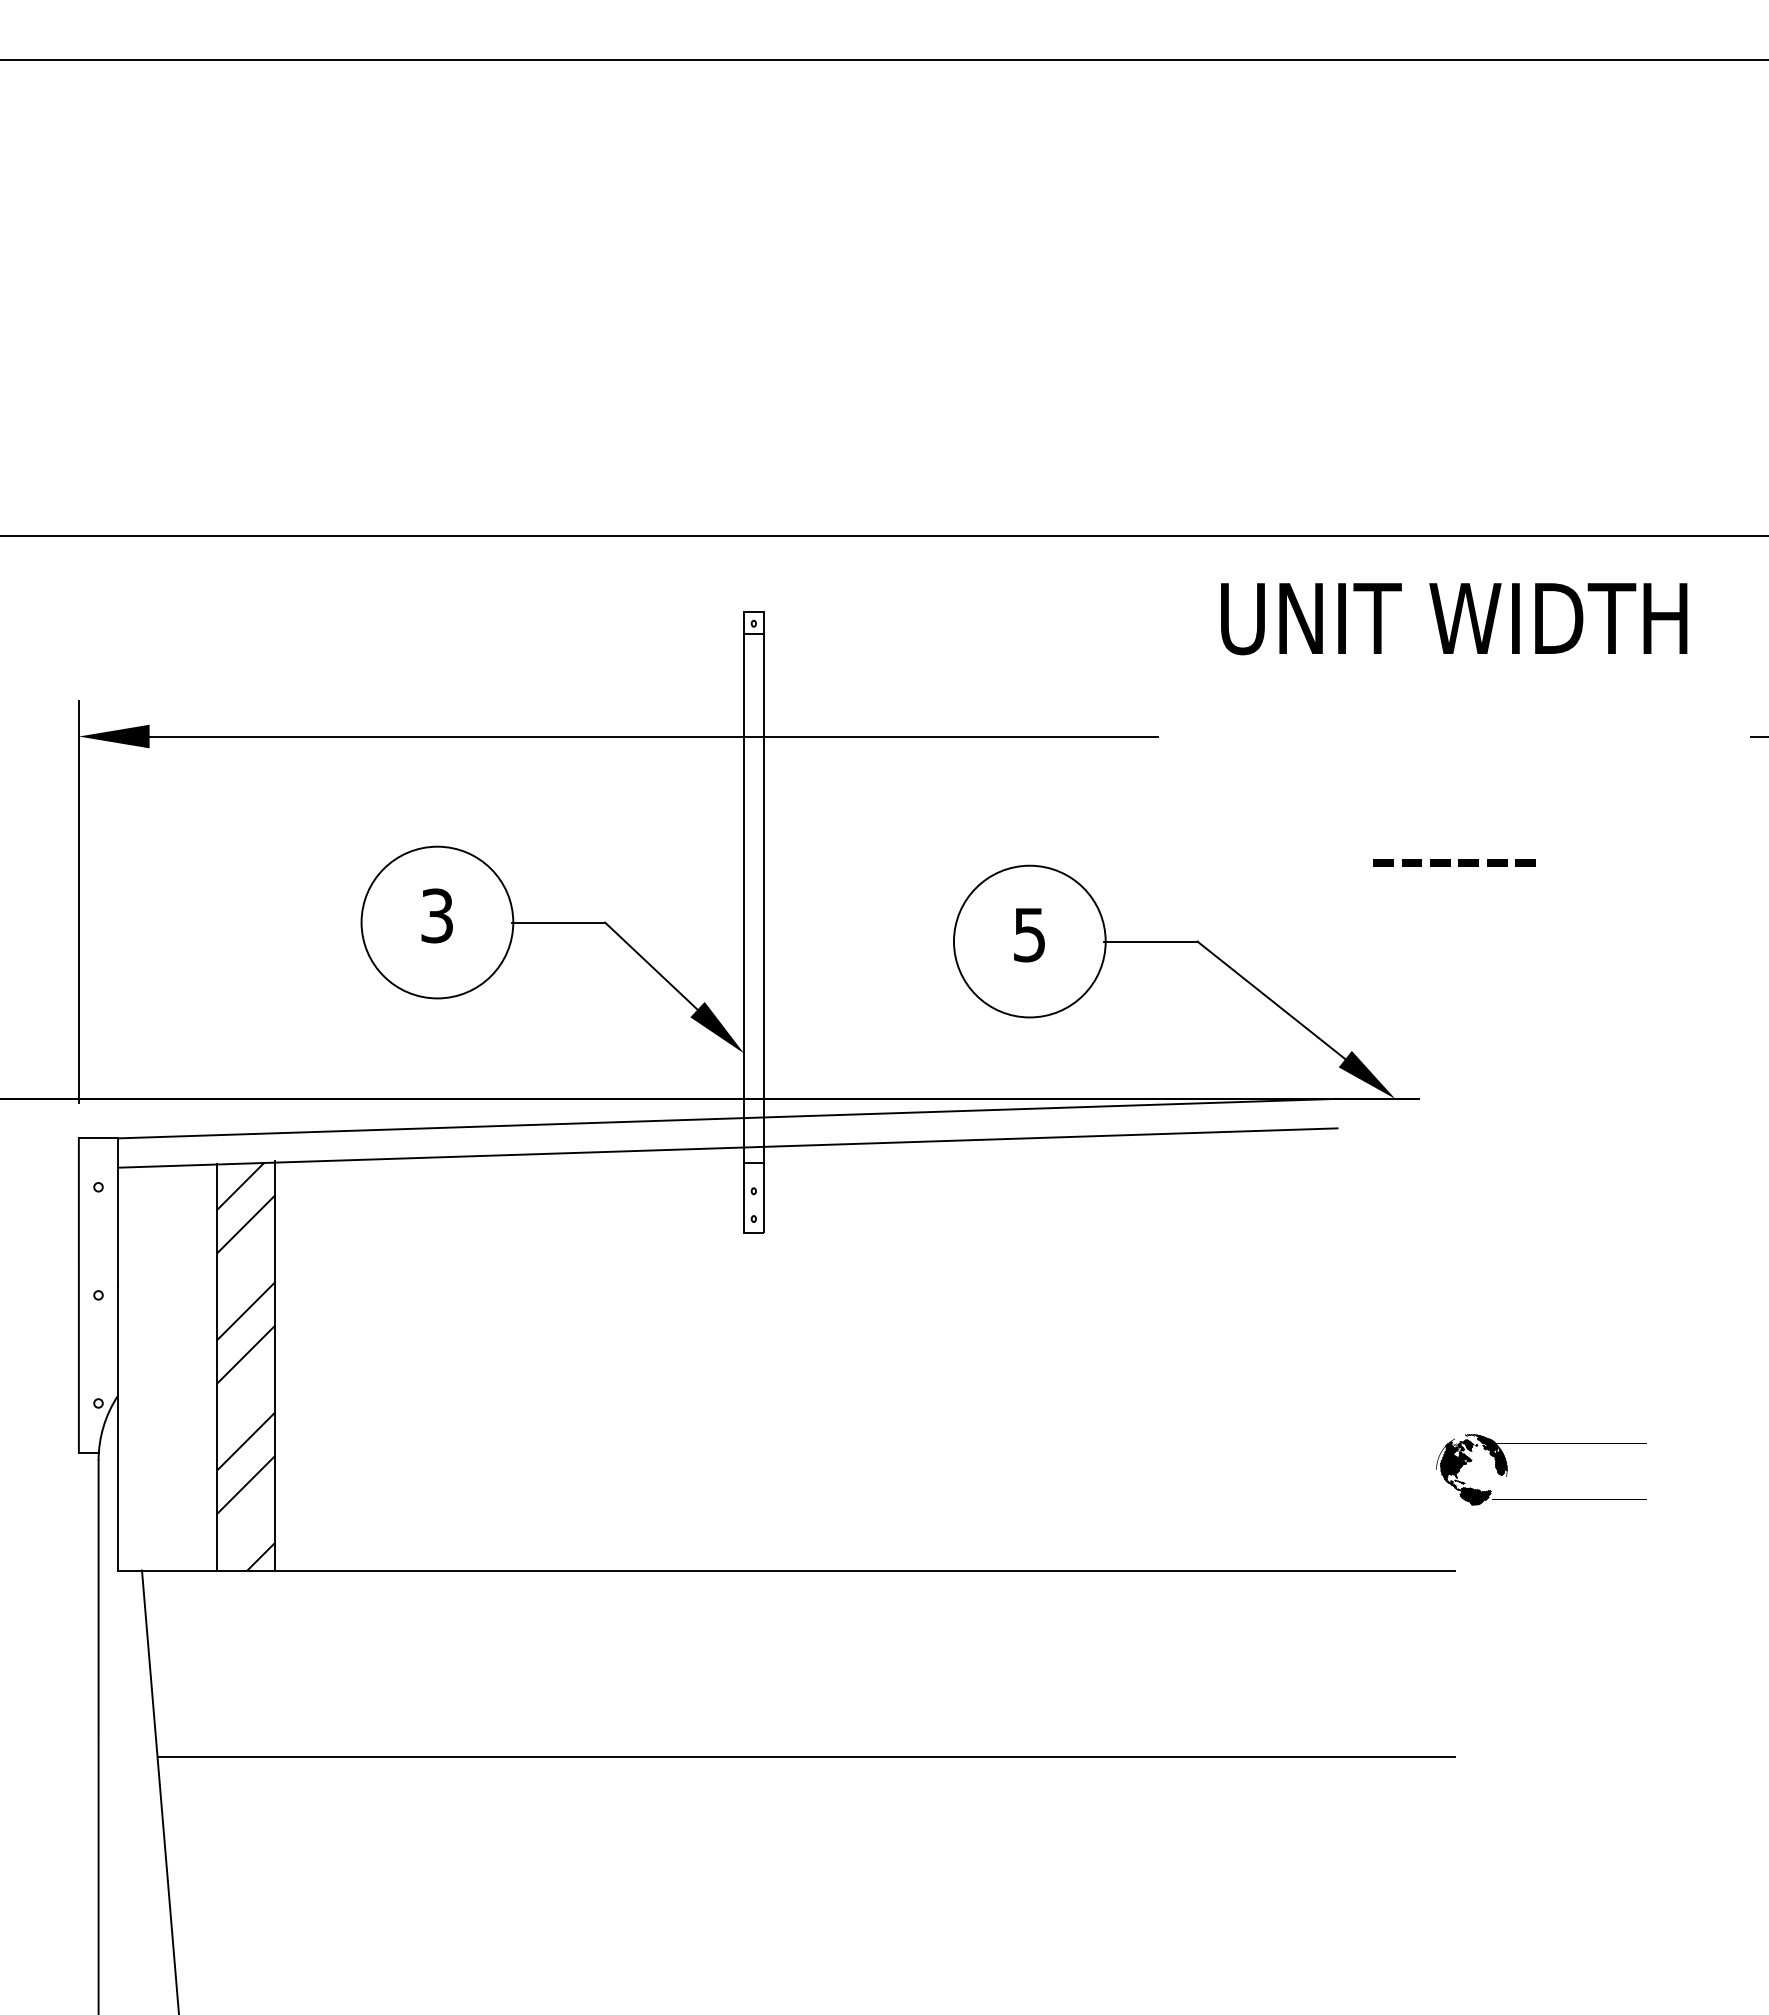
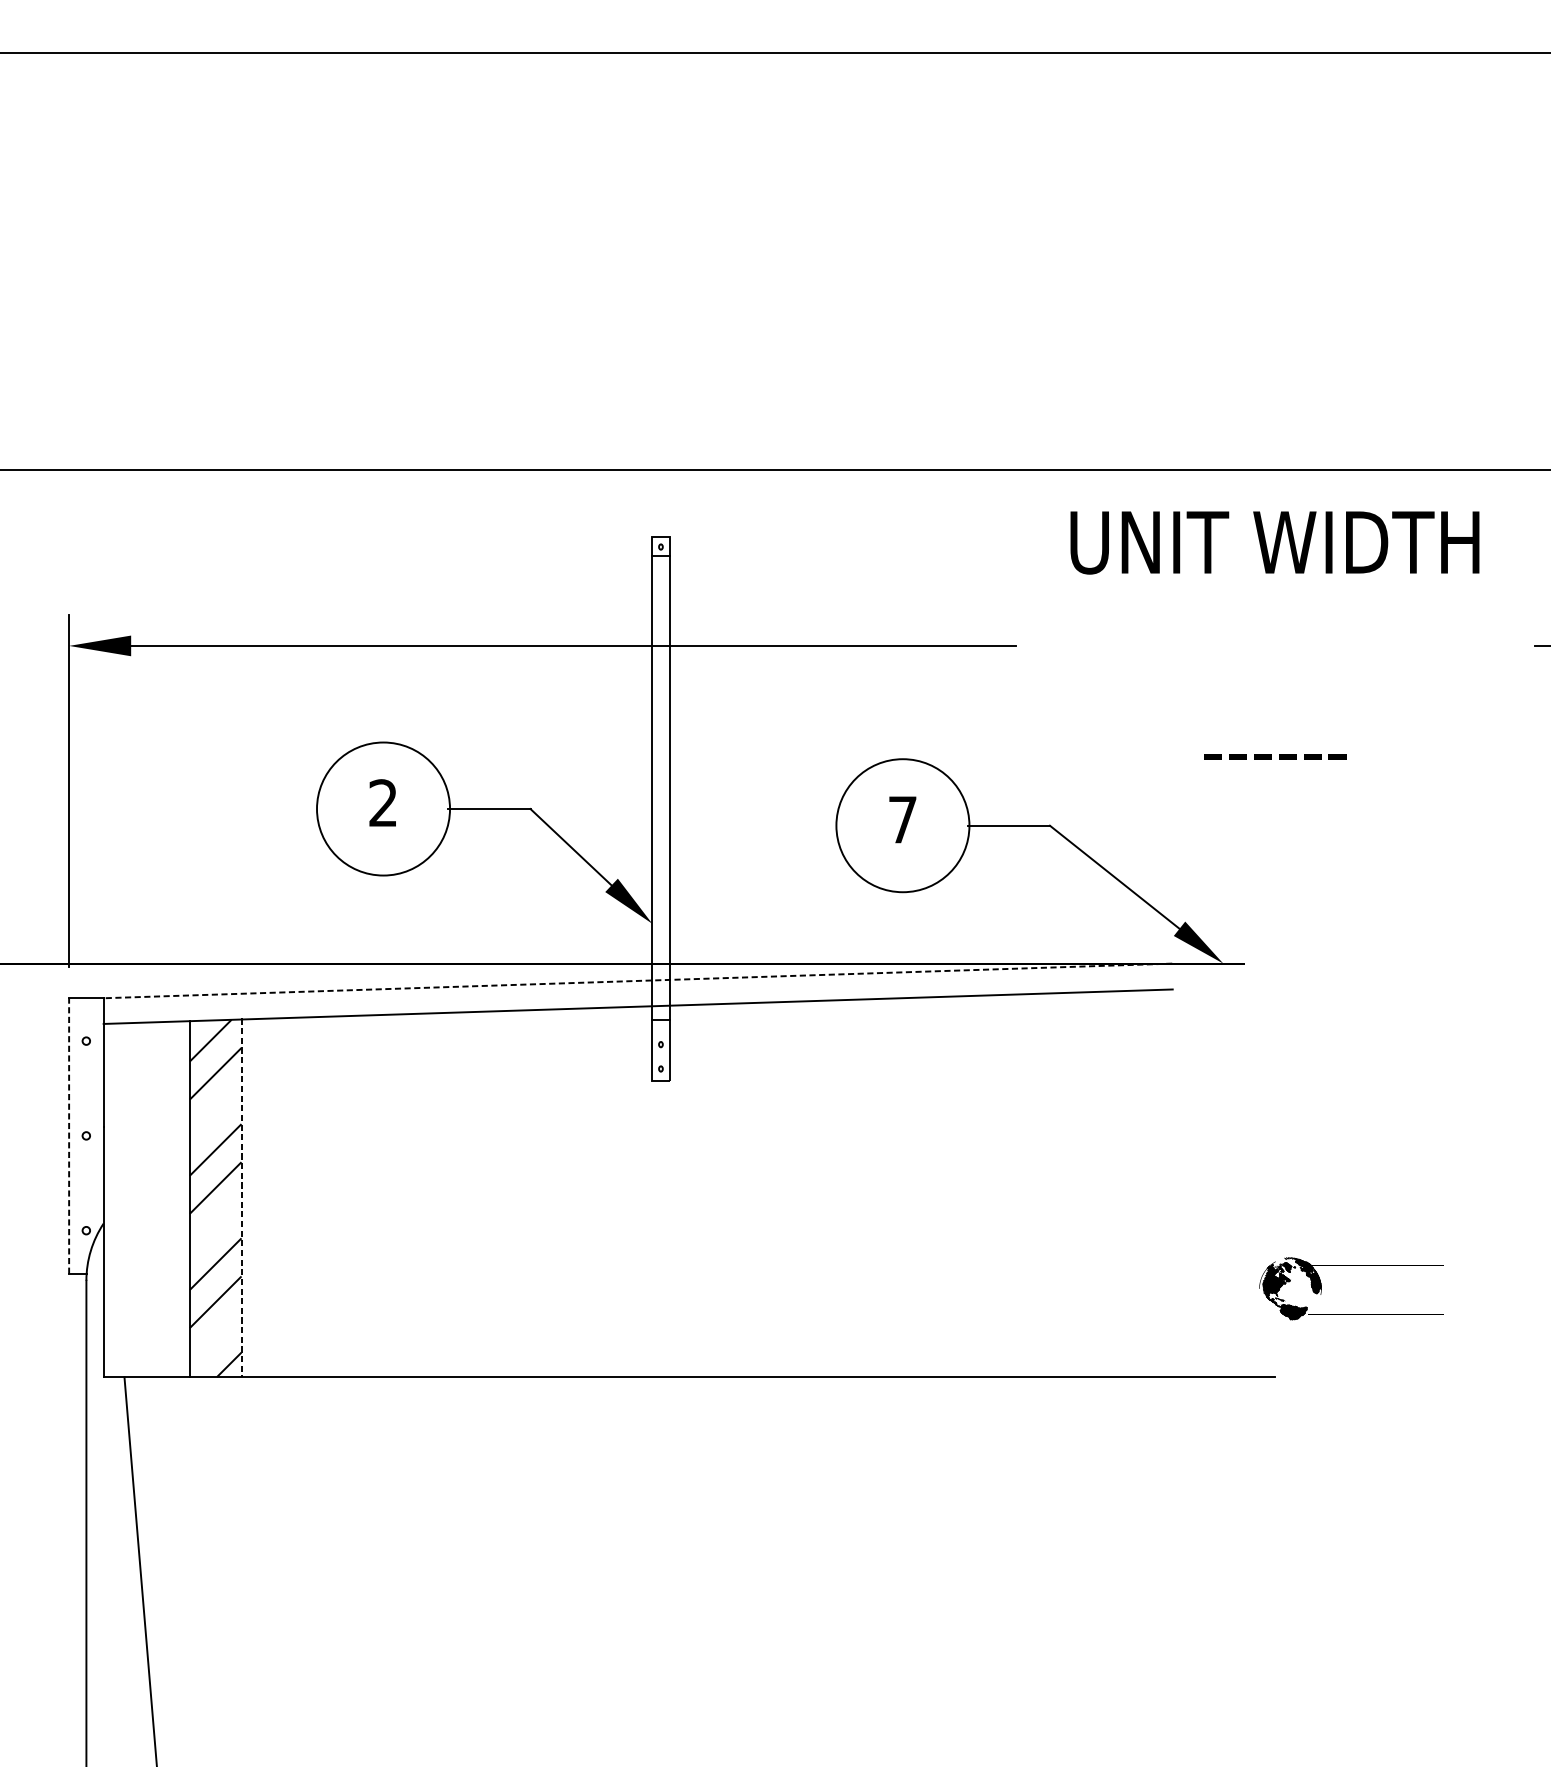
text: (436, 915) -> (382, 802), 3 -> 2
text: (1029, 935) -> (902, 820), 5 -> 7
line: (727, 1118) -> (637, 980), solid -> dashed
line: (78, 1294) -> (68, 1135), solid -> dashed
line: (275, 1365) -> (241, 1197), solid -> dashed
line: (805, 1757) -> (706, 1541), removed

